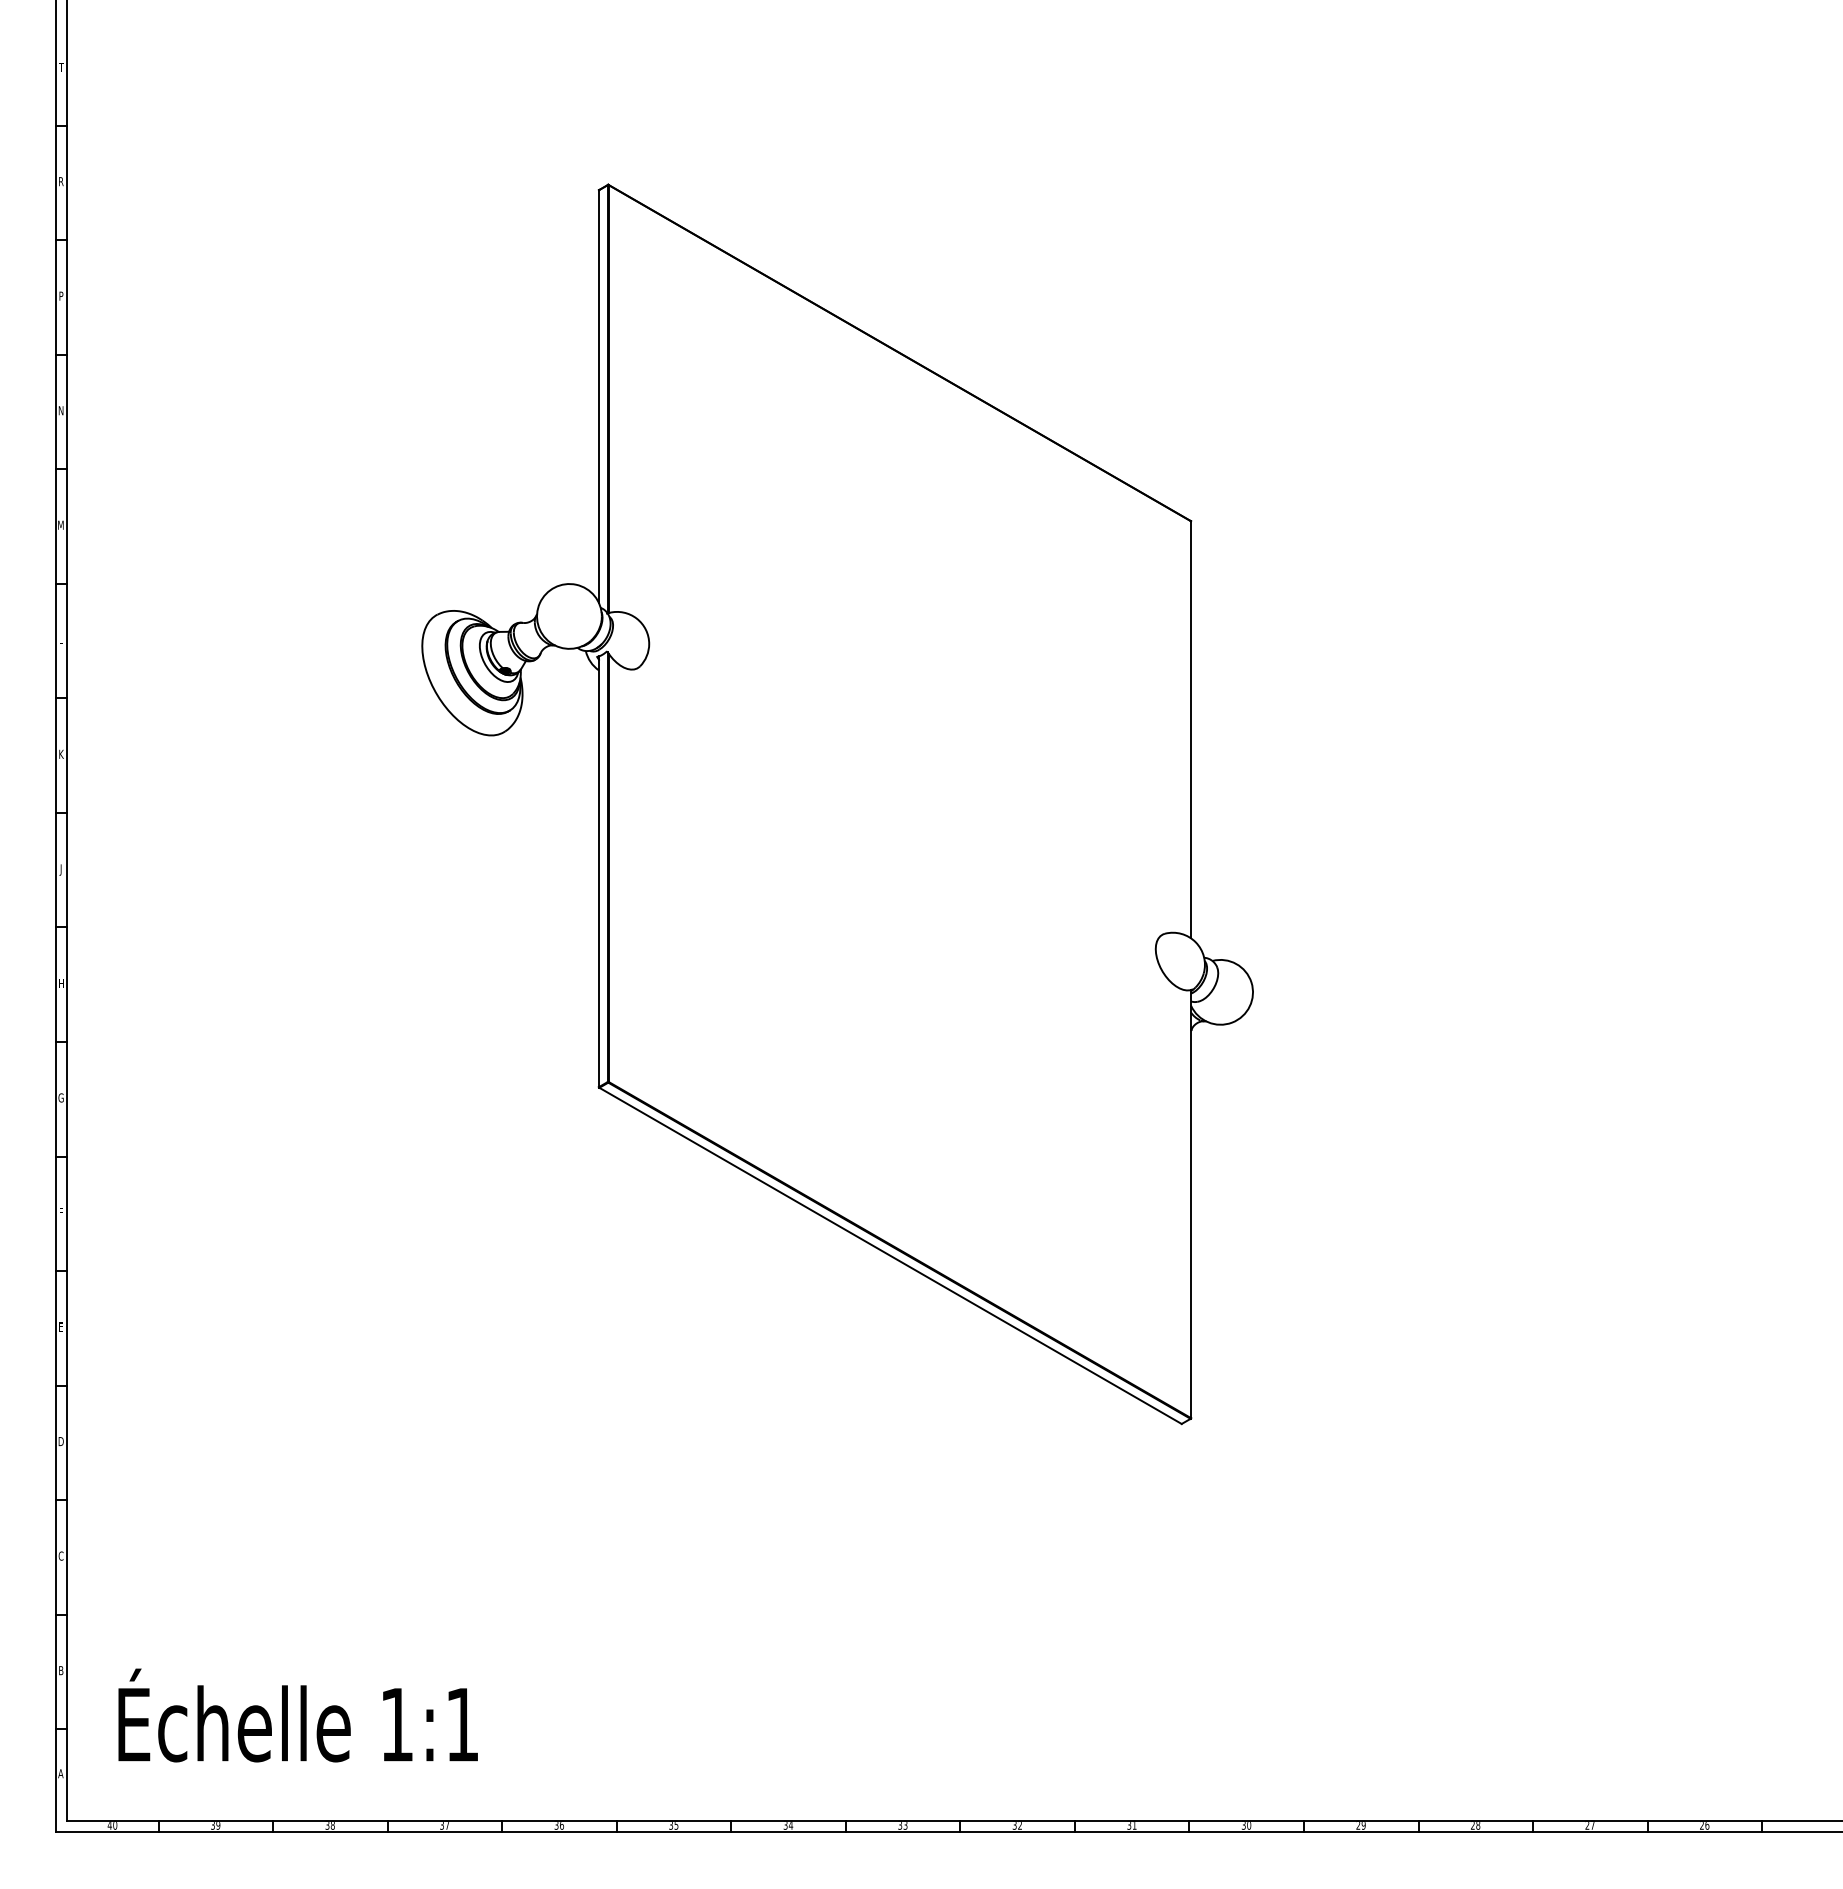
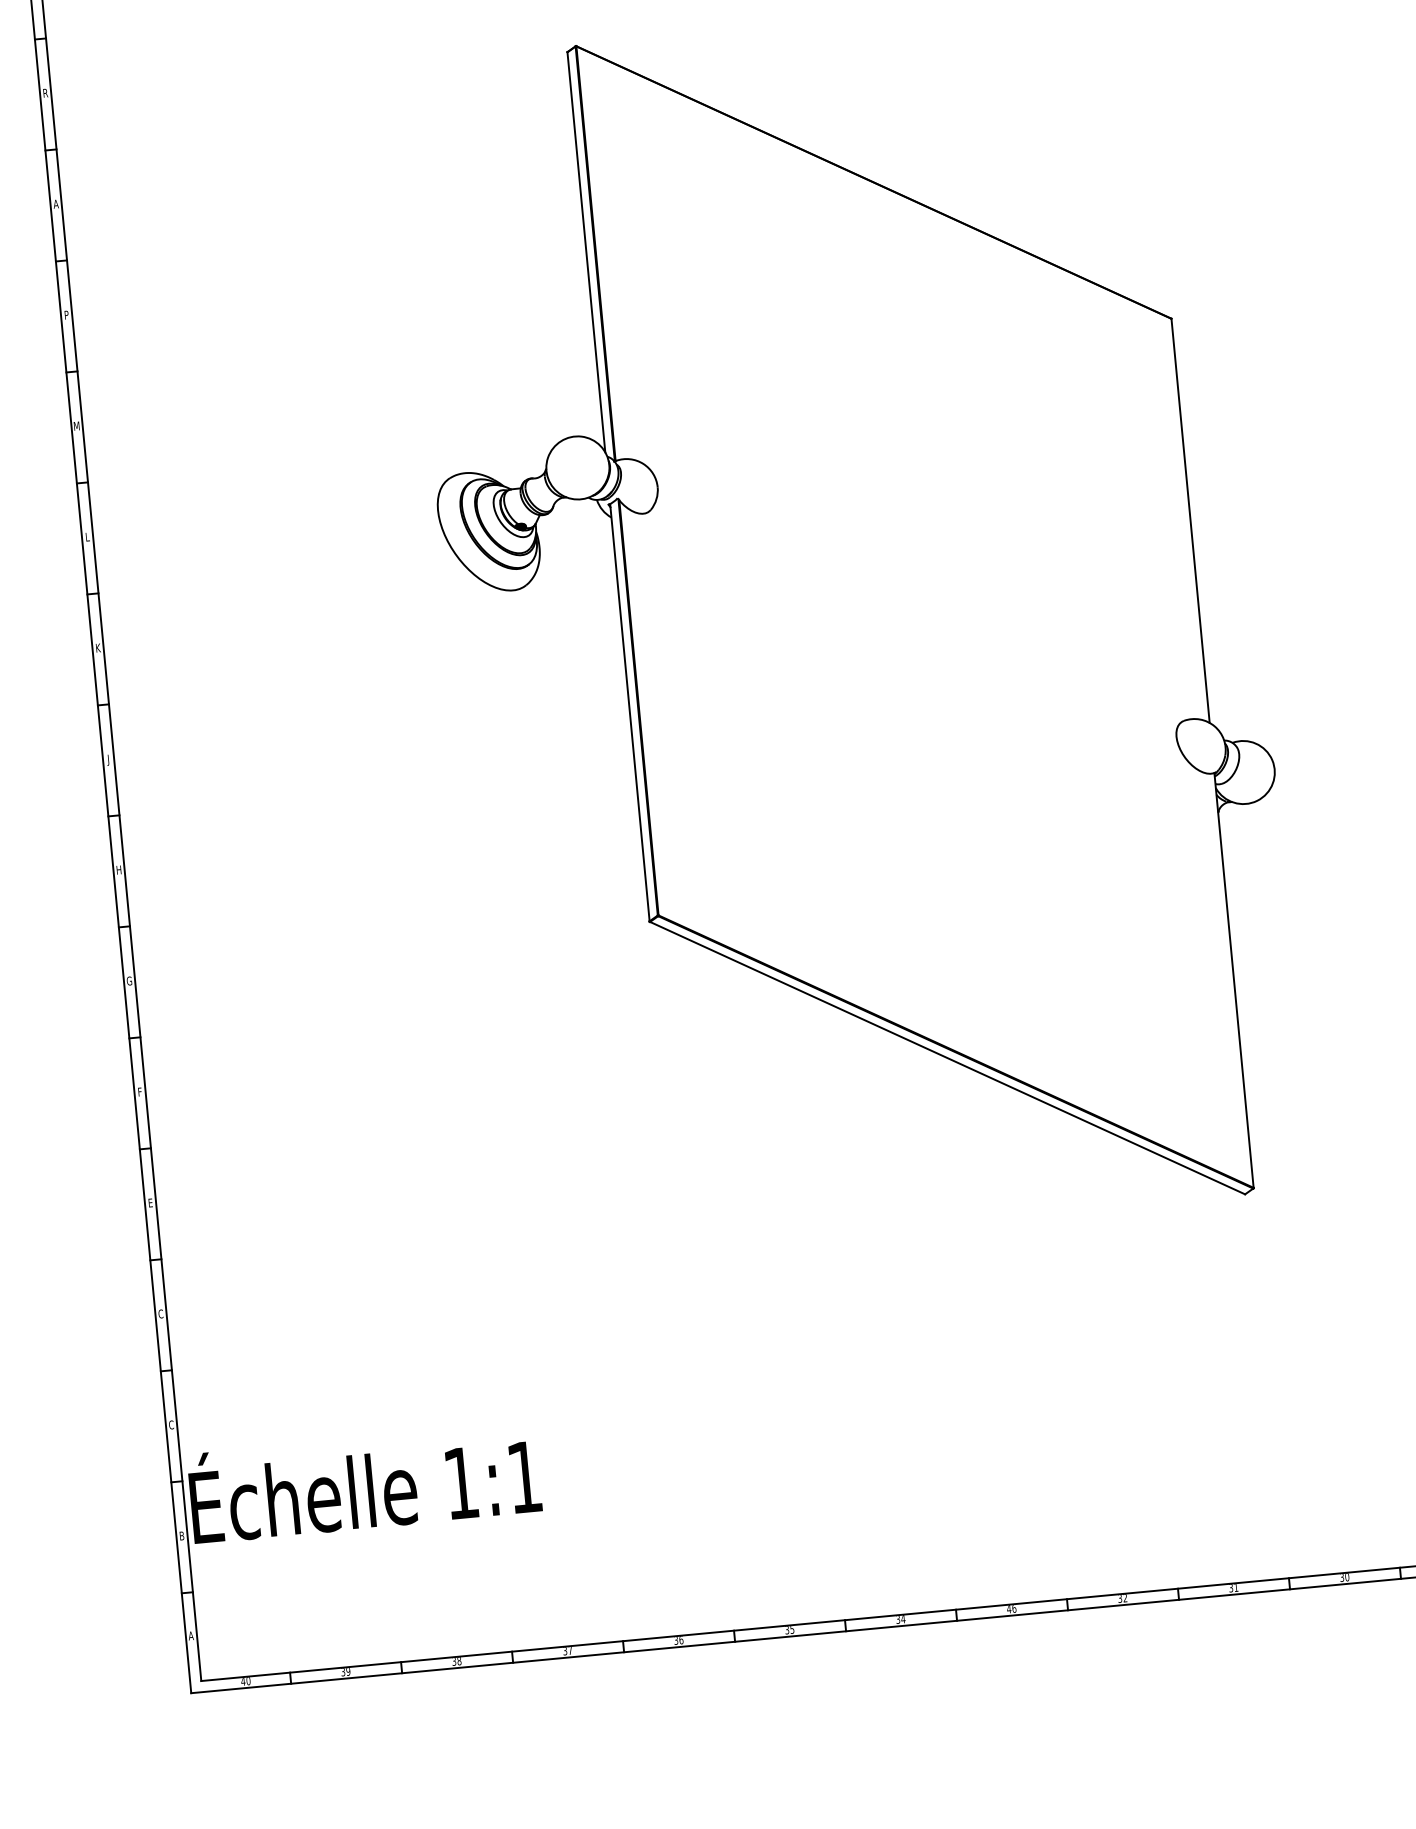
text: (60, 295) -> (55, 203), P -> A
text: (60, 410) -> (65, 315), N -> P
text: (60, 1441) -> (160, 1314), D -> C
text: (297, 1715) -> (364, 1483), moved
text: (902, 1825) -> (1011, 1608), 33 -> 46

